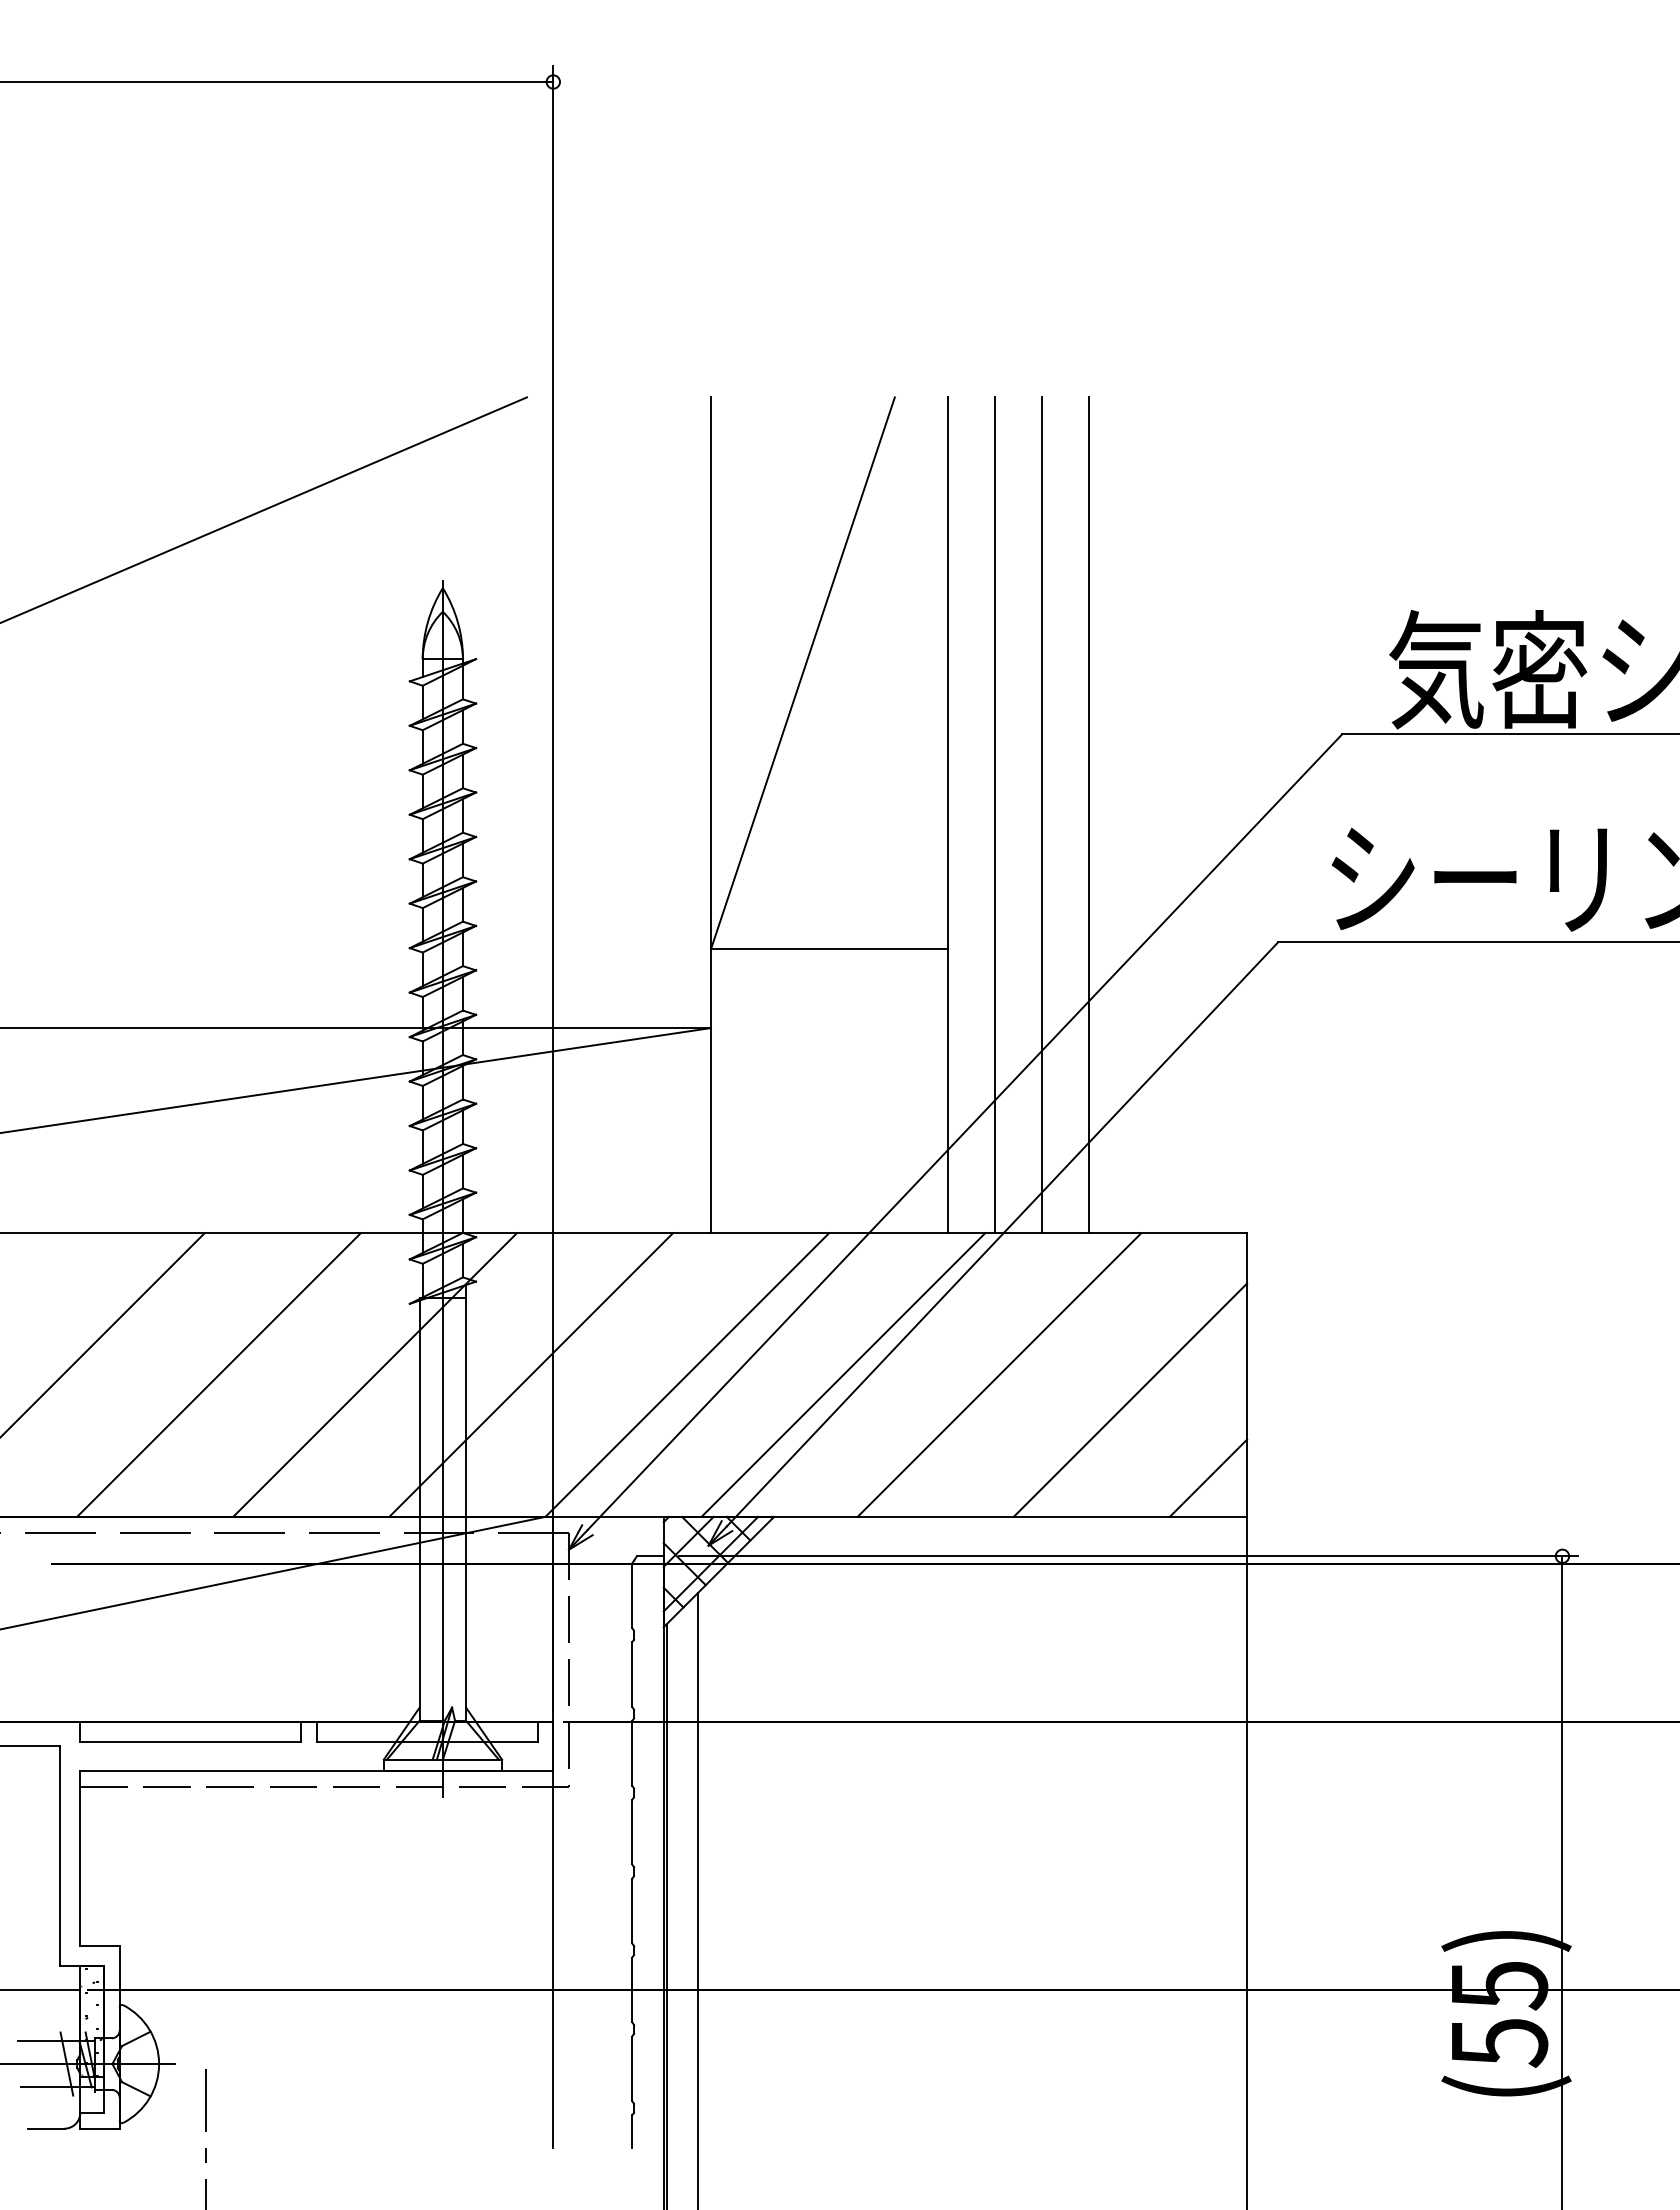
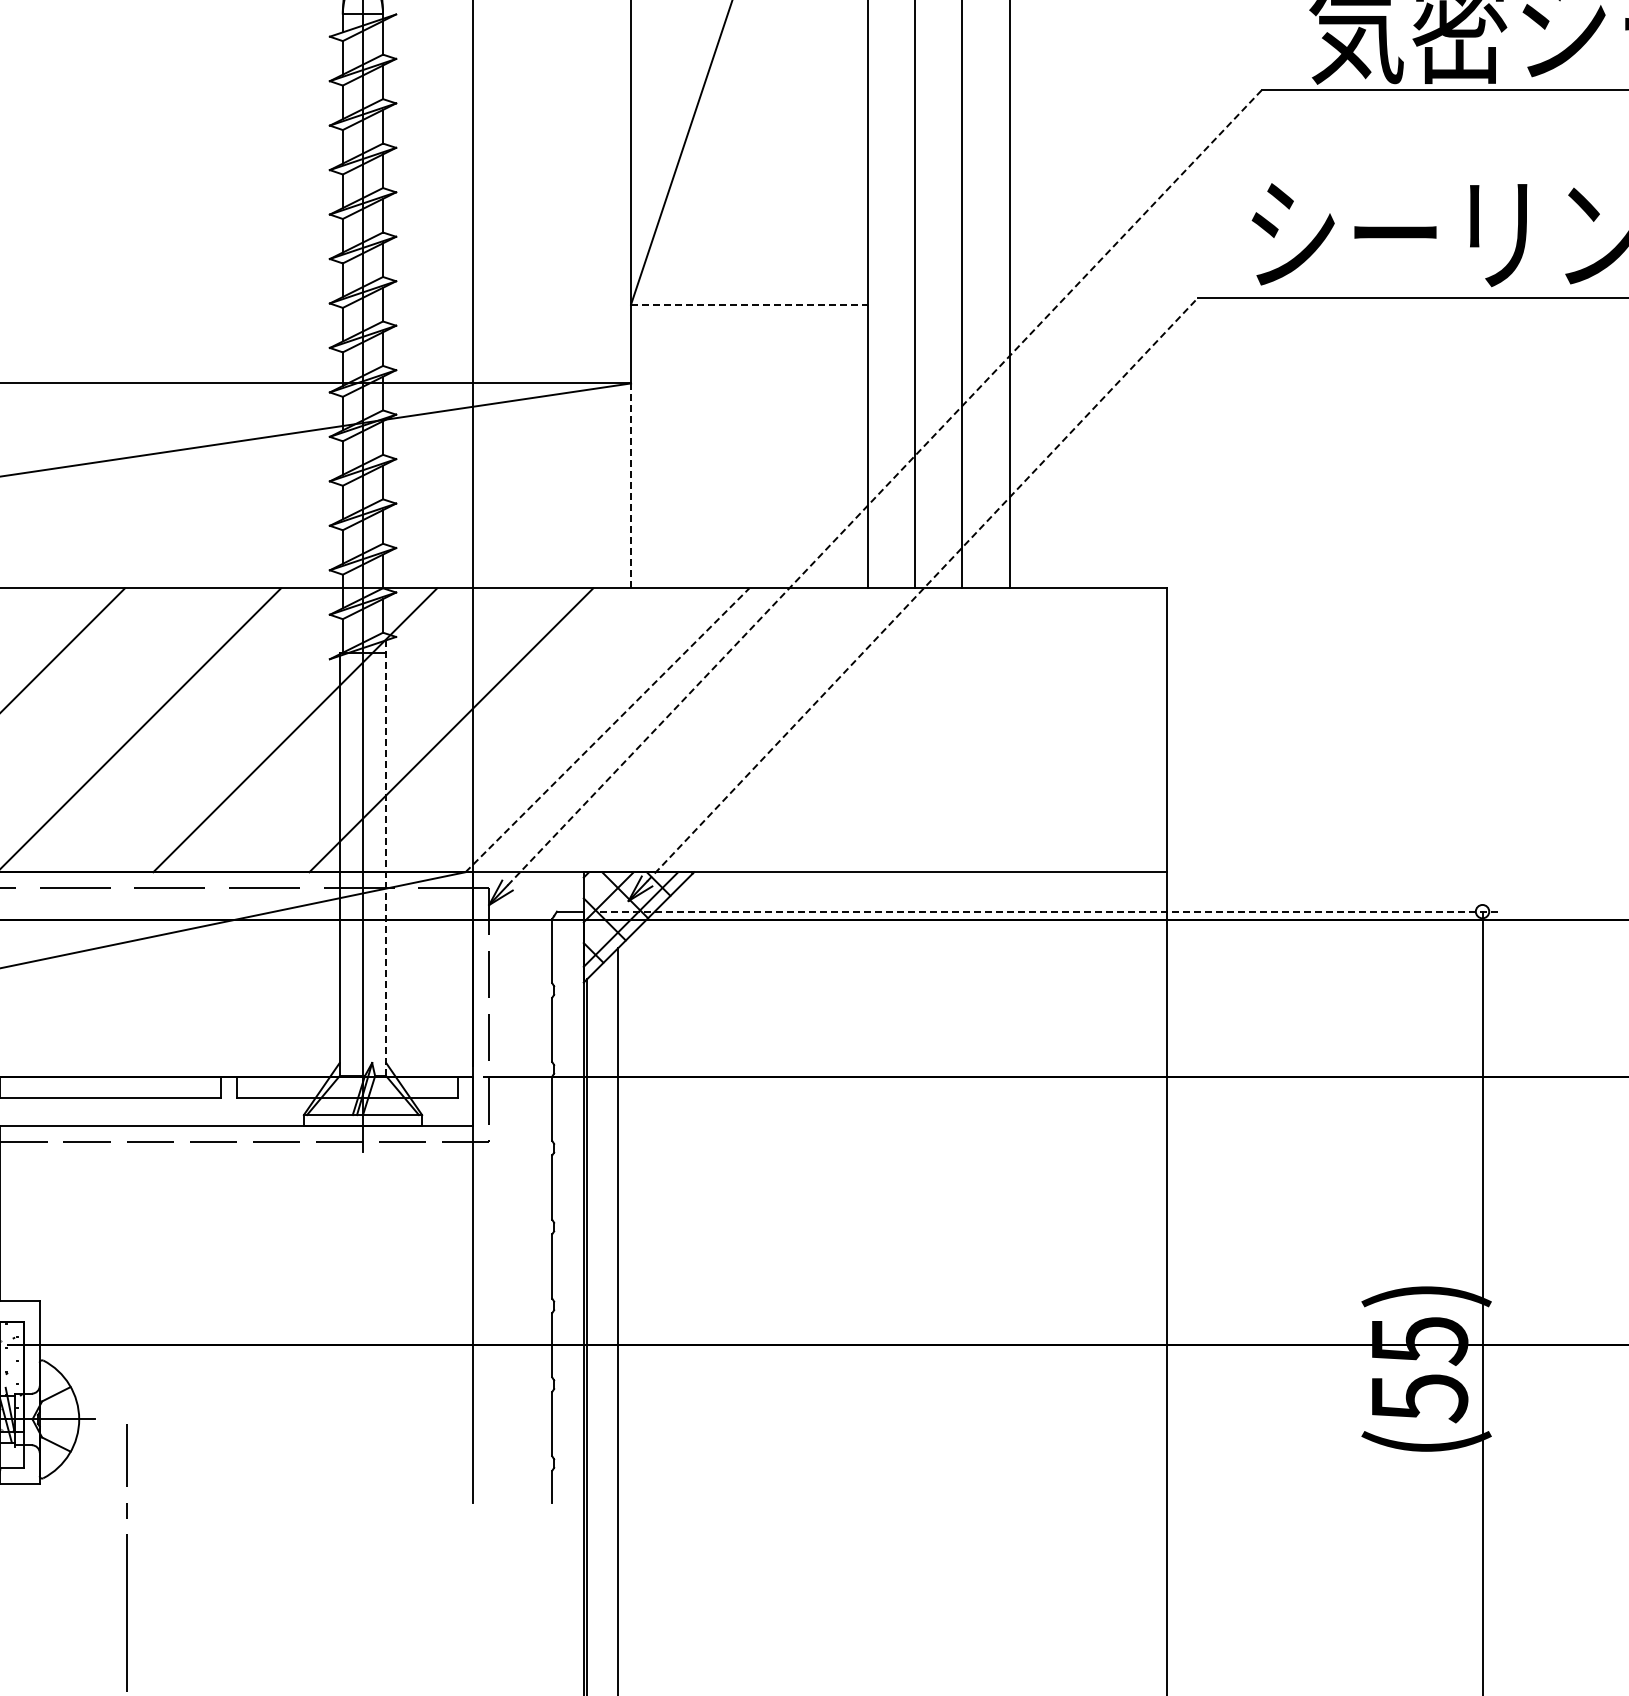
line: (829, 949) -> (749, 304), solid -> dashed
line: (710, 1130) -> (630, 485), solid -> dashed
line: (965, 1131) -> (885, 486), solid -> dashed
line: (1002, 1233) -> (922, 588), solid -> dashed
line: (687, 1374) -> (607, 729), solid -> dashed
line: (843, 1374) -> (763, 729), removed
line: (999, 1374) -> (919, 729), removed
line: (1130, 1399) -> (1050, 754), removed
line: (1208, 1477) -> (1128, 832), removed
line: (466, 1502) -> (386, 857), solid -> dashed
line: (1129, 1556) -> (1049, 911), solid -> dashed

